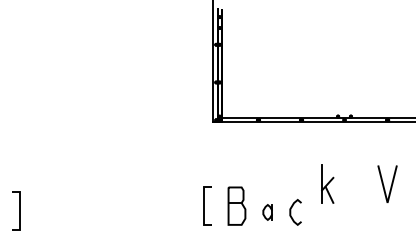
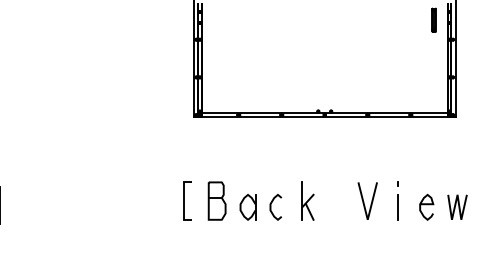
part: (327, 183) -> (307, 200), moved
line: (384, 184) -> (364, 201), moved
part: (267, 212) -> (247, 207), size x1.67

